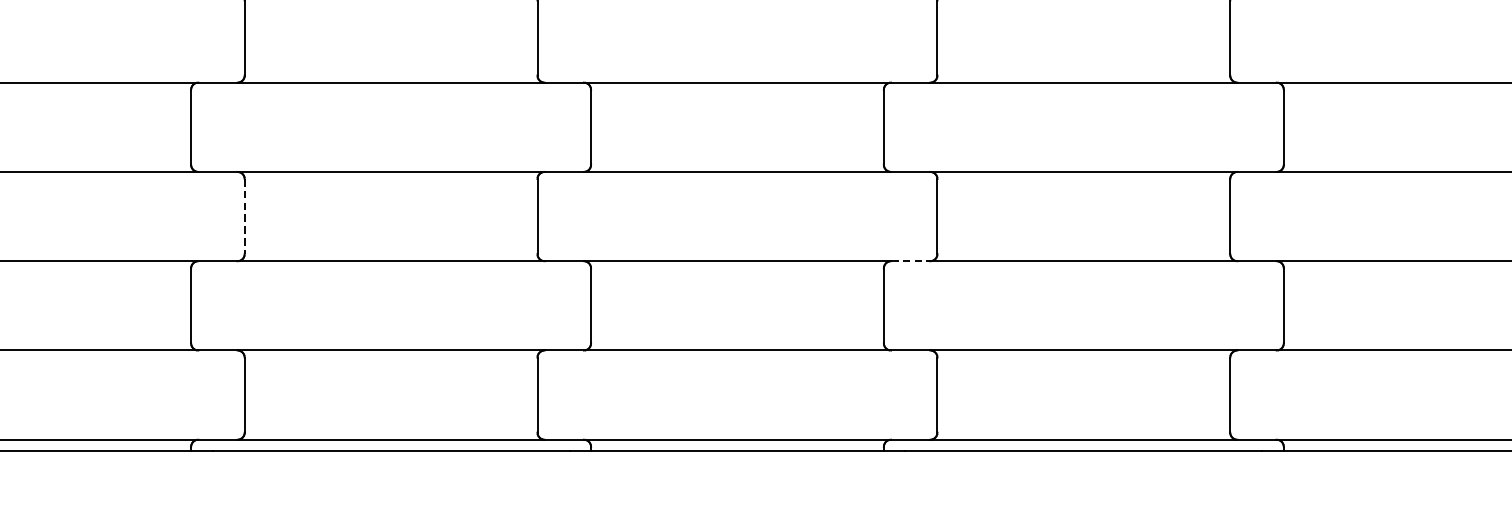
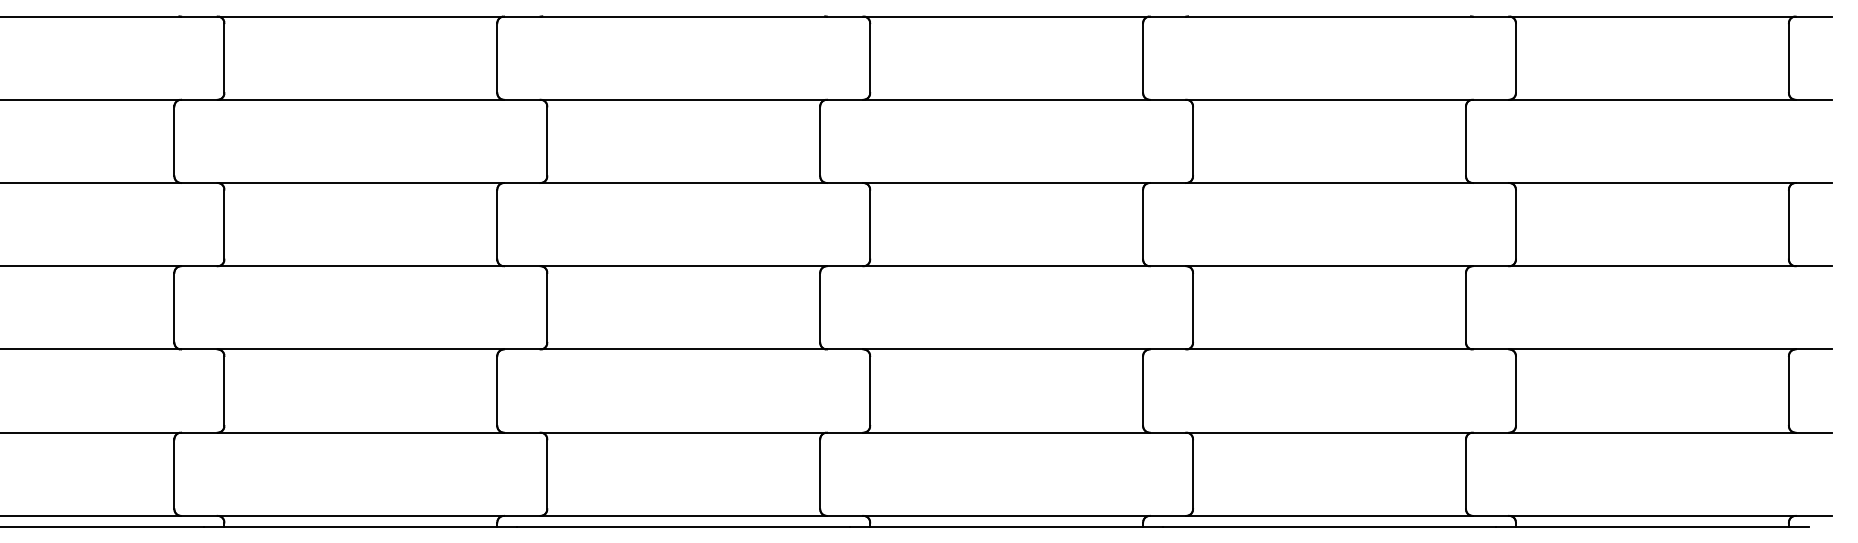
line: (244, 216) -> (547, 307), dashed -> solid
line: (911, 261) -> (1168, 349), dashed -> solid

